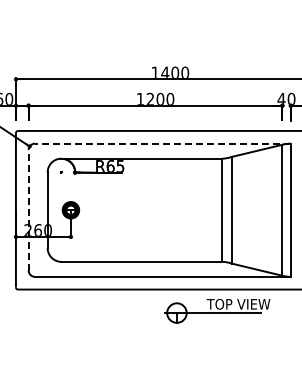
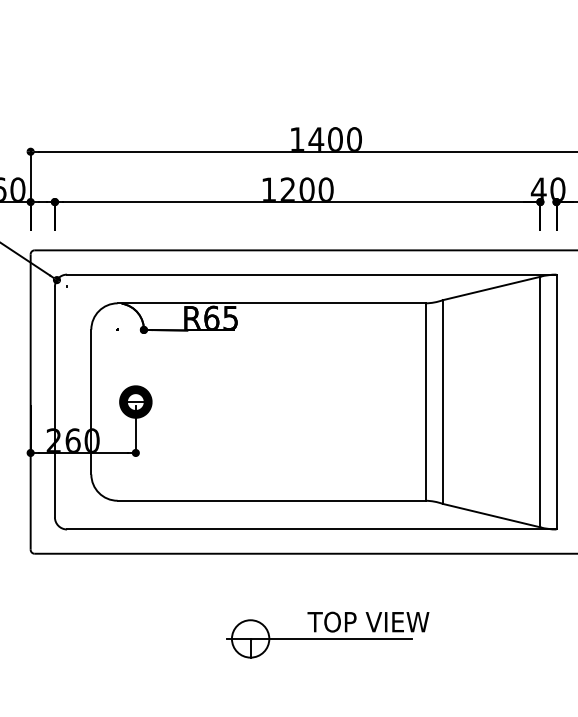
line: (162, 143) -> (311, 274), dashed -> solid
line: (28, 209) -> (54, 400), dashed -> solid
part: (217, 310) -> (328, 633), moved

